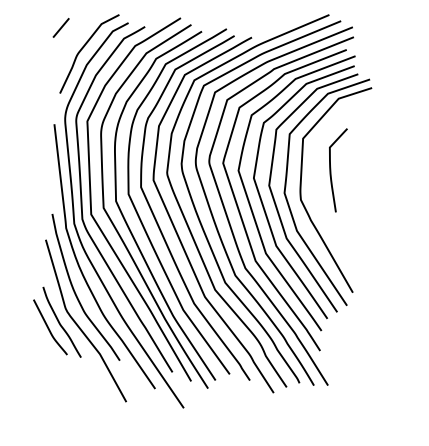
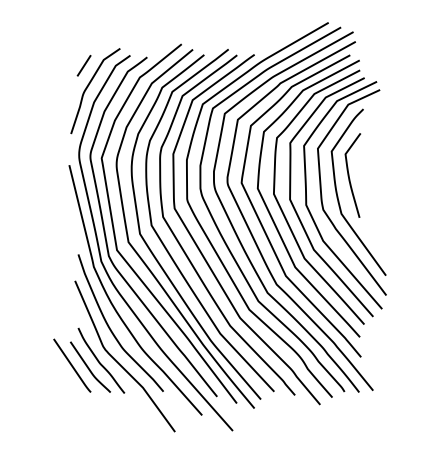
line: (60, 27) -> (83, 65), moved
curve: (317, 188) -> (338, 196), added
line: (32, 323) -> (72, 365), added

